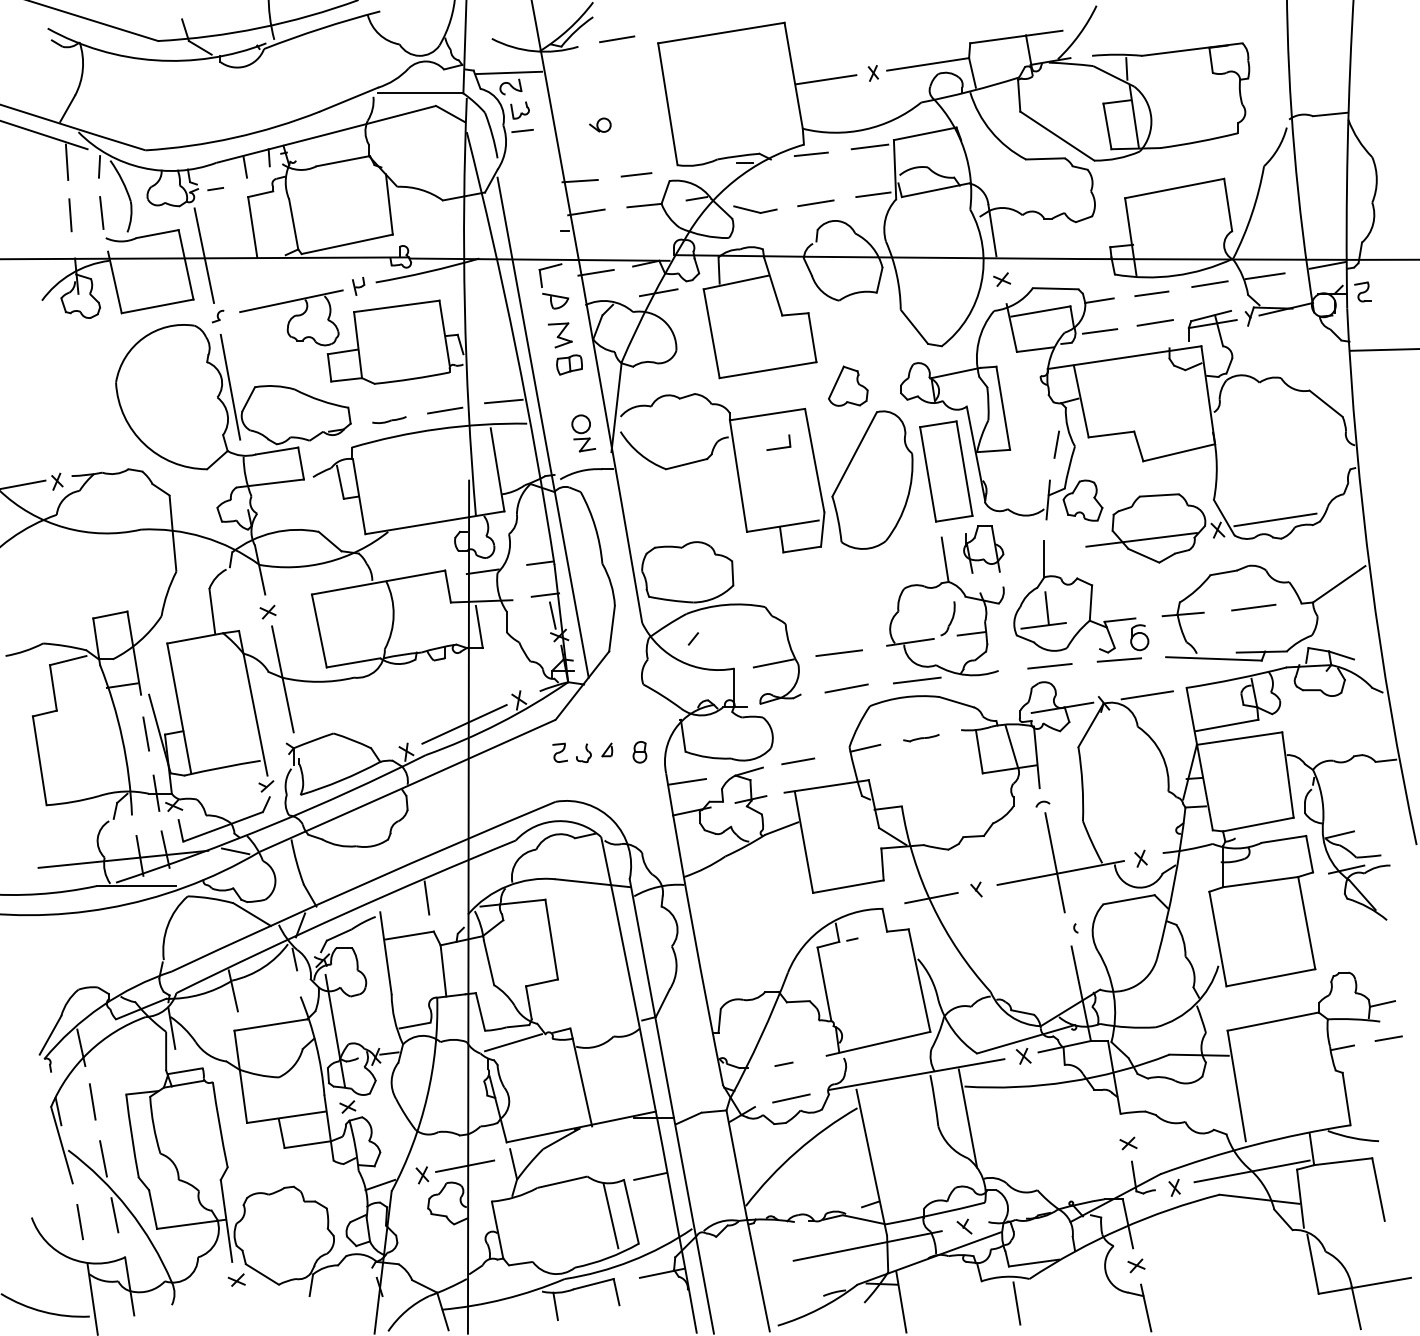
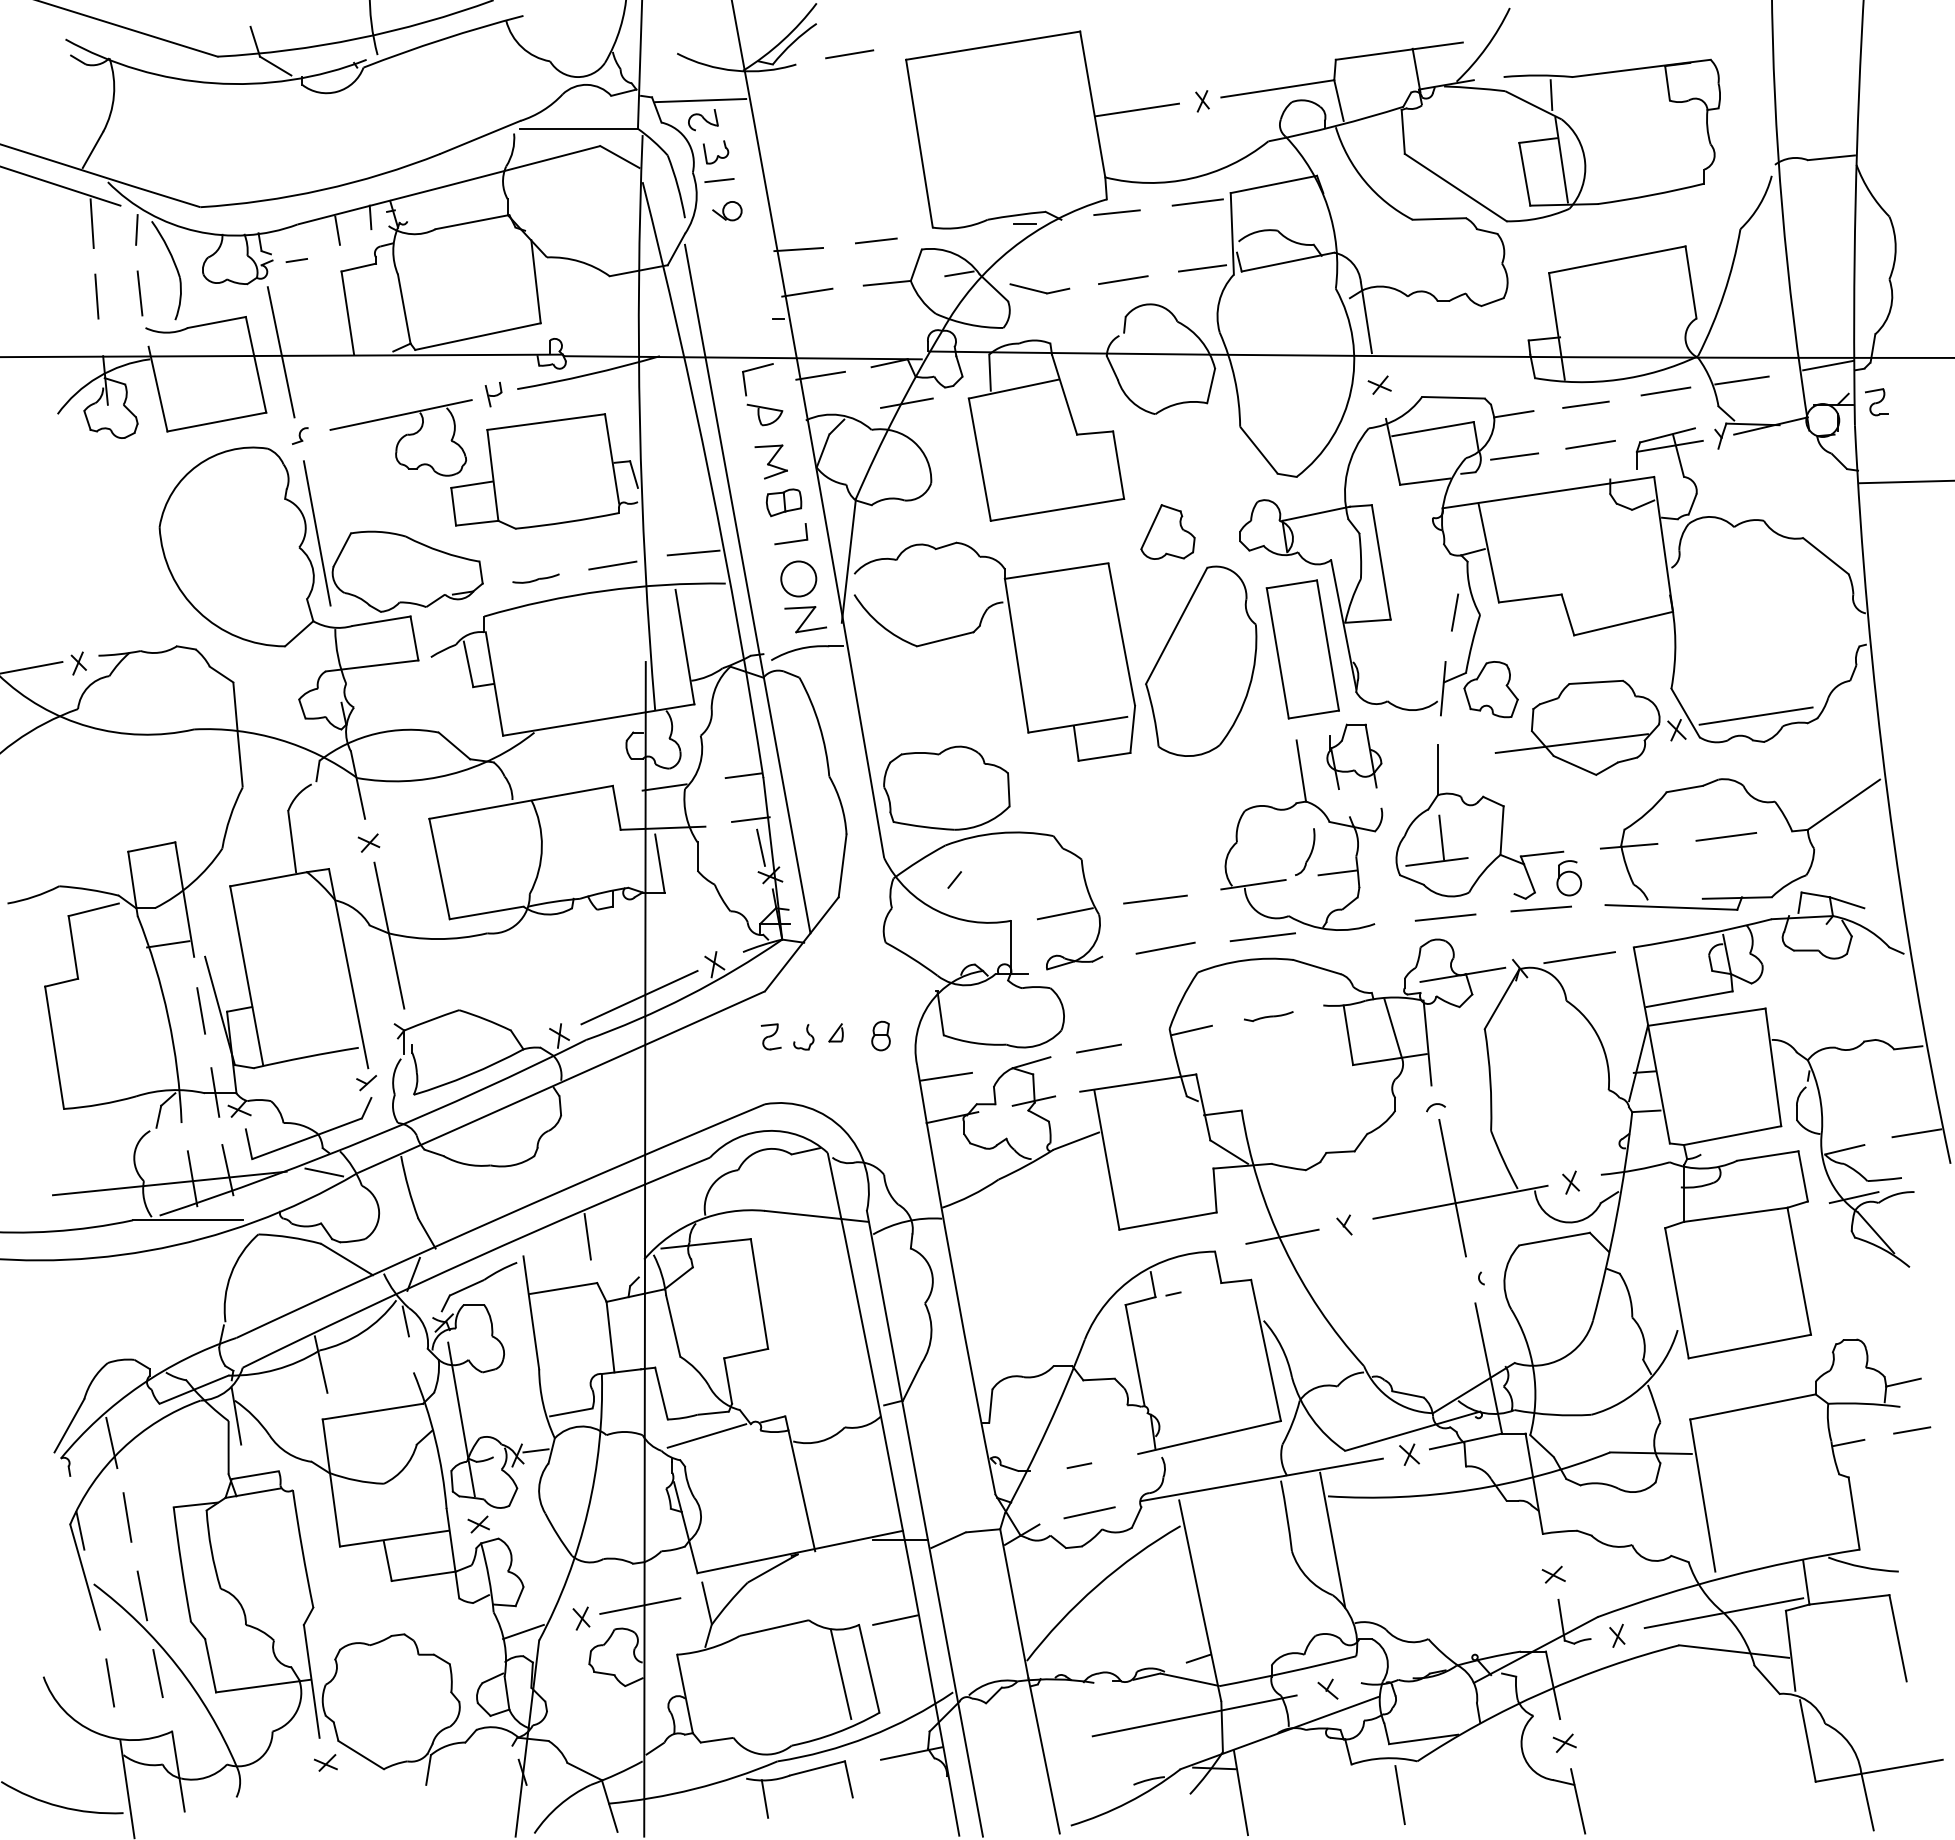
part: (600, 124) -> (727, 210), moved
part: (583, 433) -> (803, 597), size x1.43
part: (778, 442) -> (790, 533), moved
line: (1391, 822) -> (1915, 1132), added

